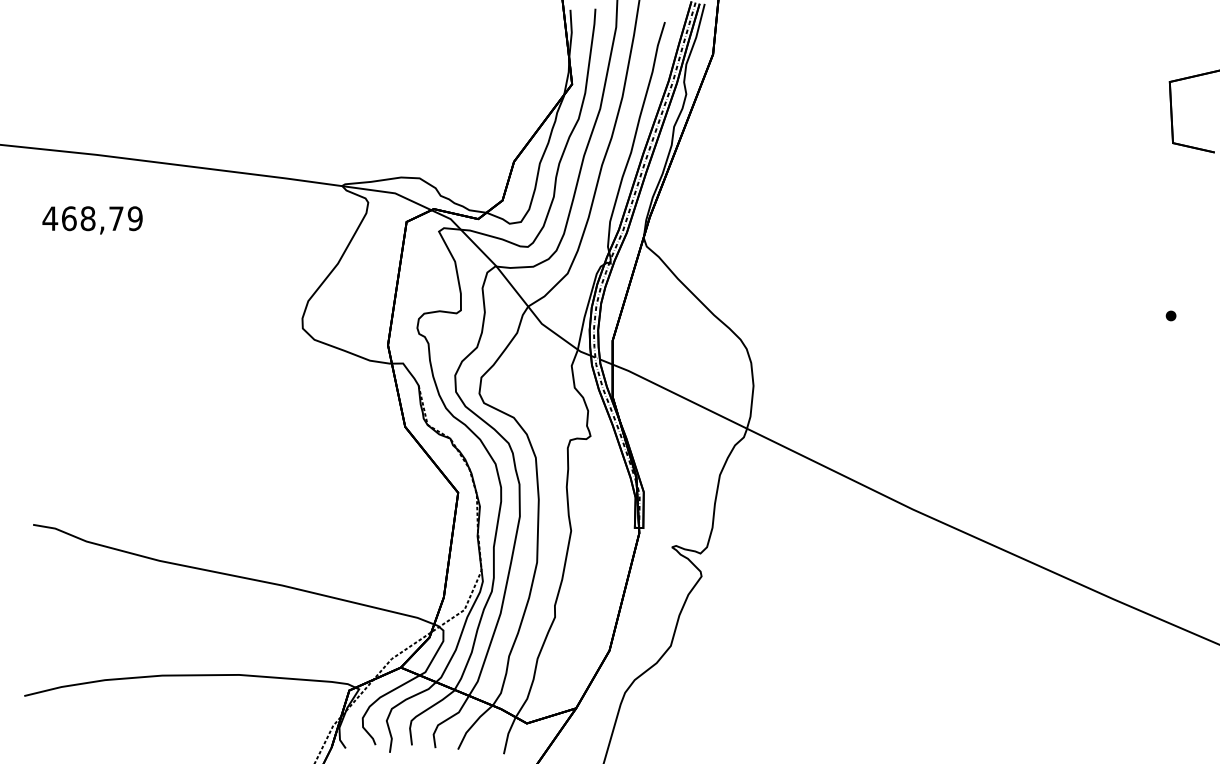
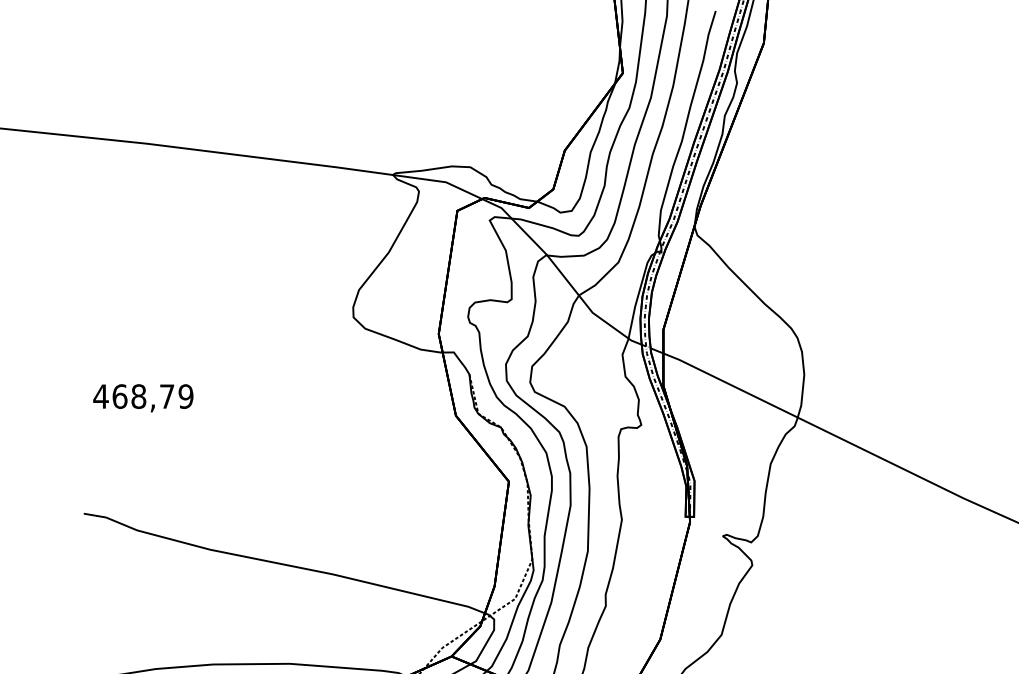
text: (92, 220) -> (143, 398), moved

